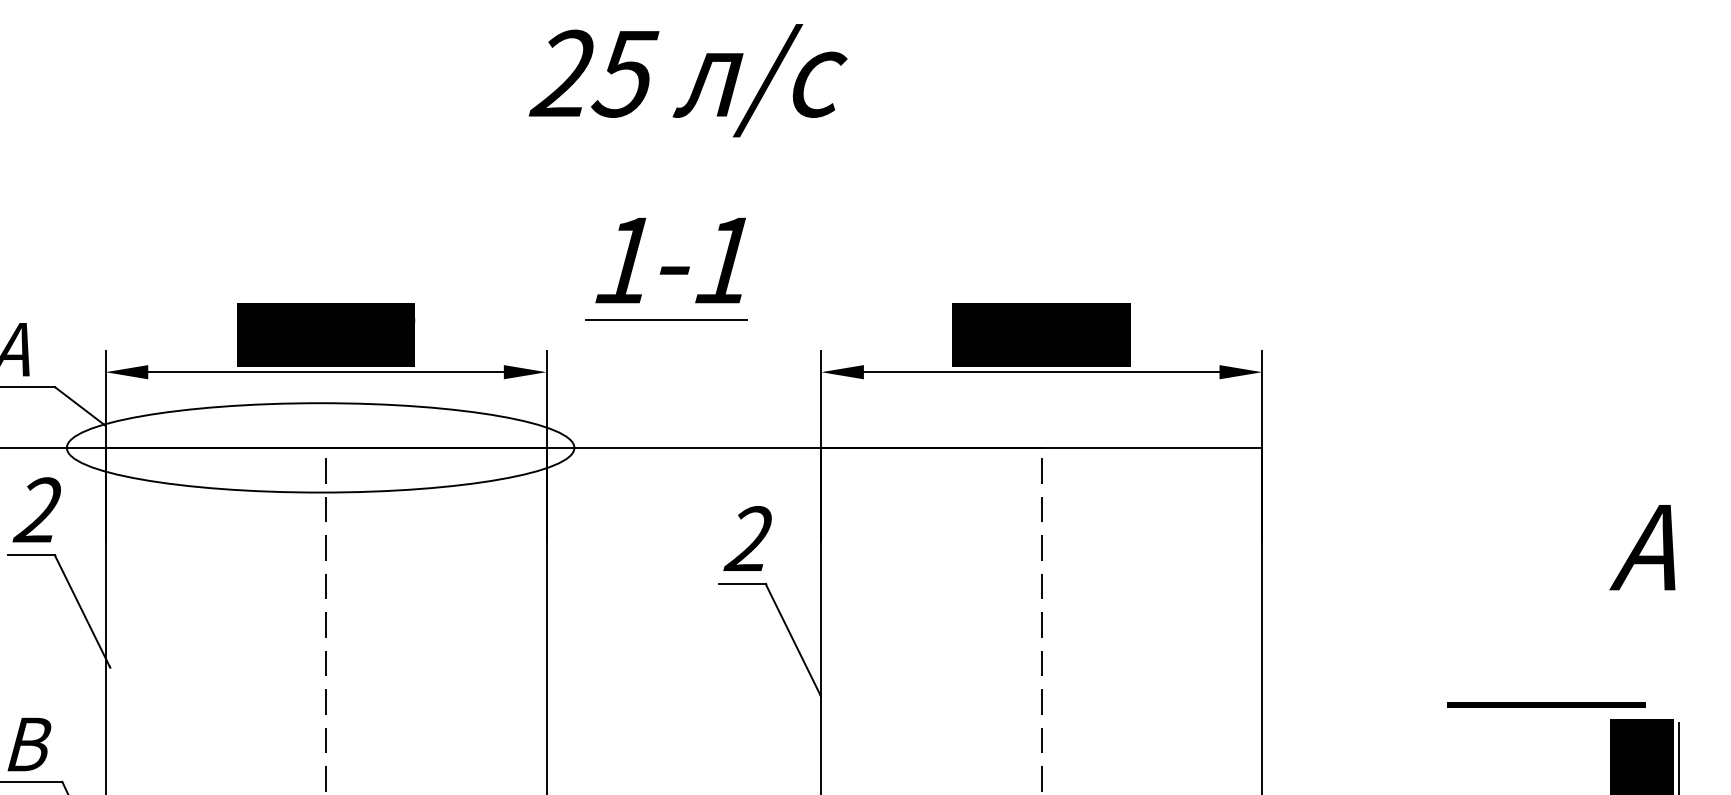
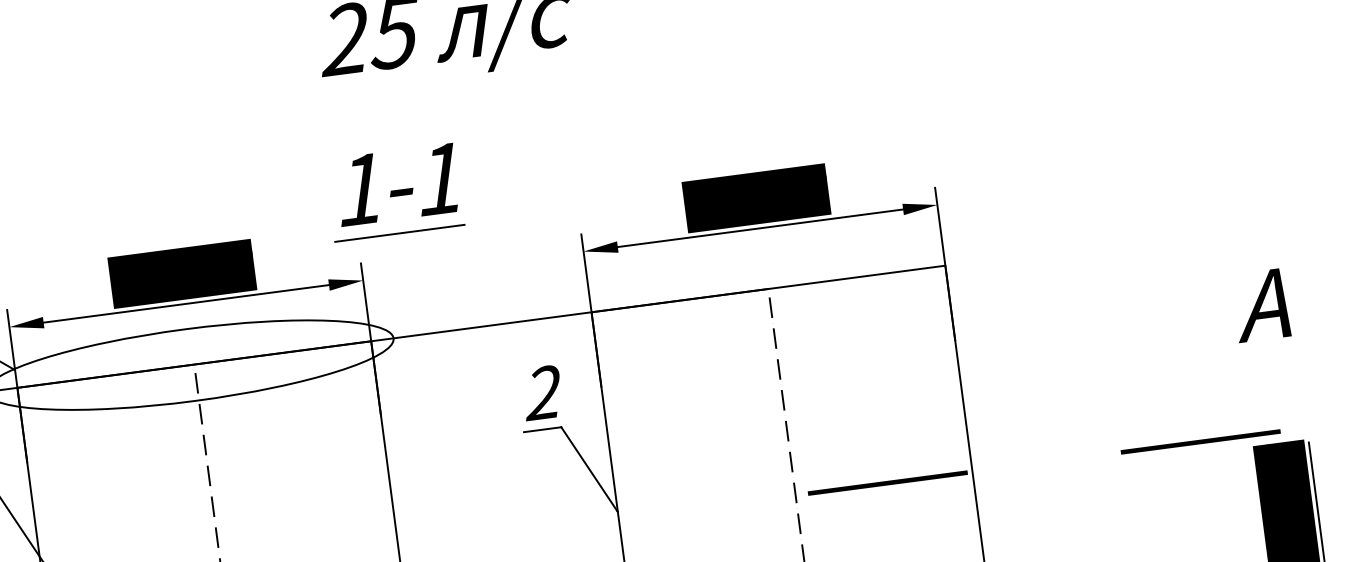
part: (666, 268) -> (394, 191), moved
part: (1156, 704) -> (887, 482), added

